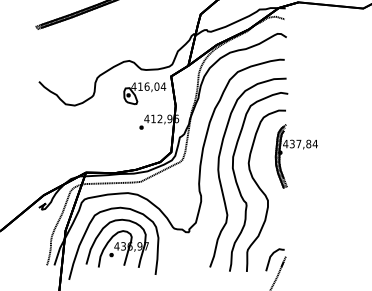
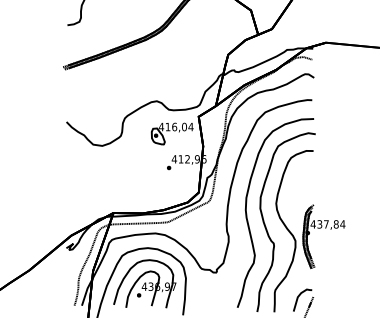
part: (293, 148) -> (321, 228), moved

